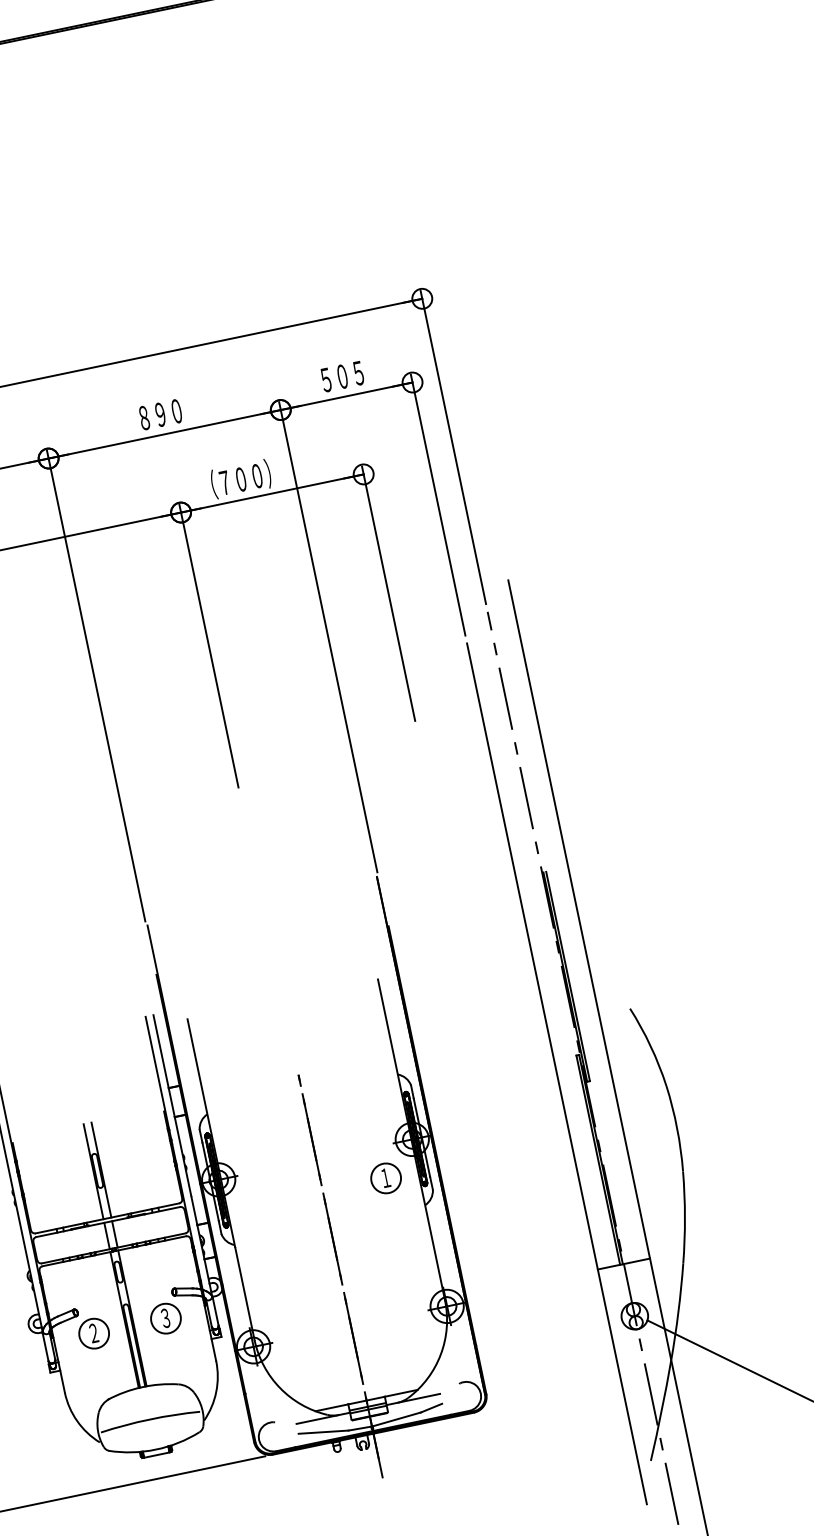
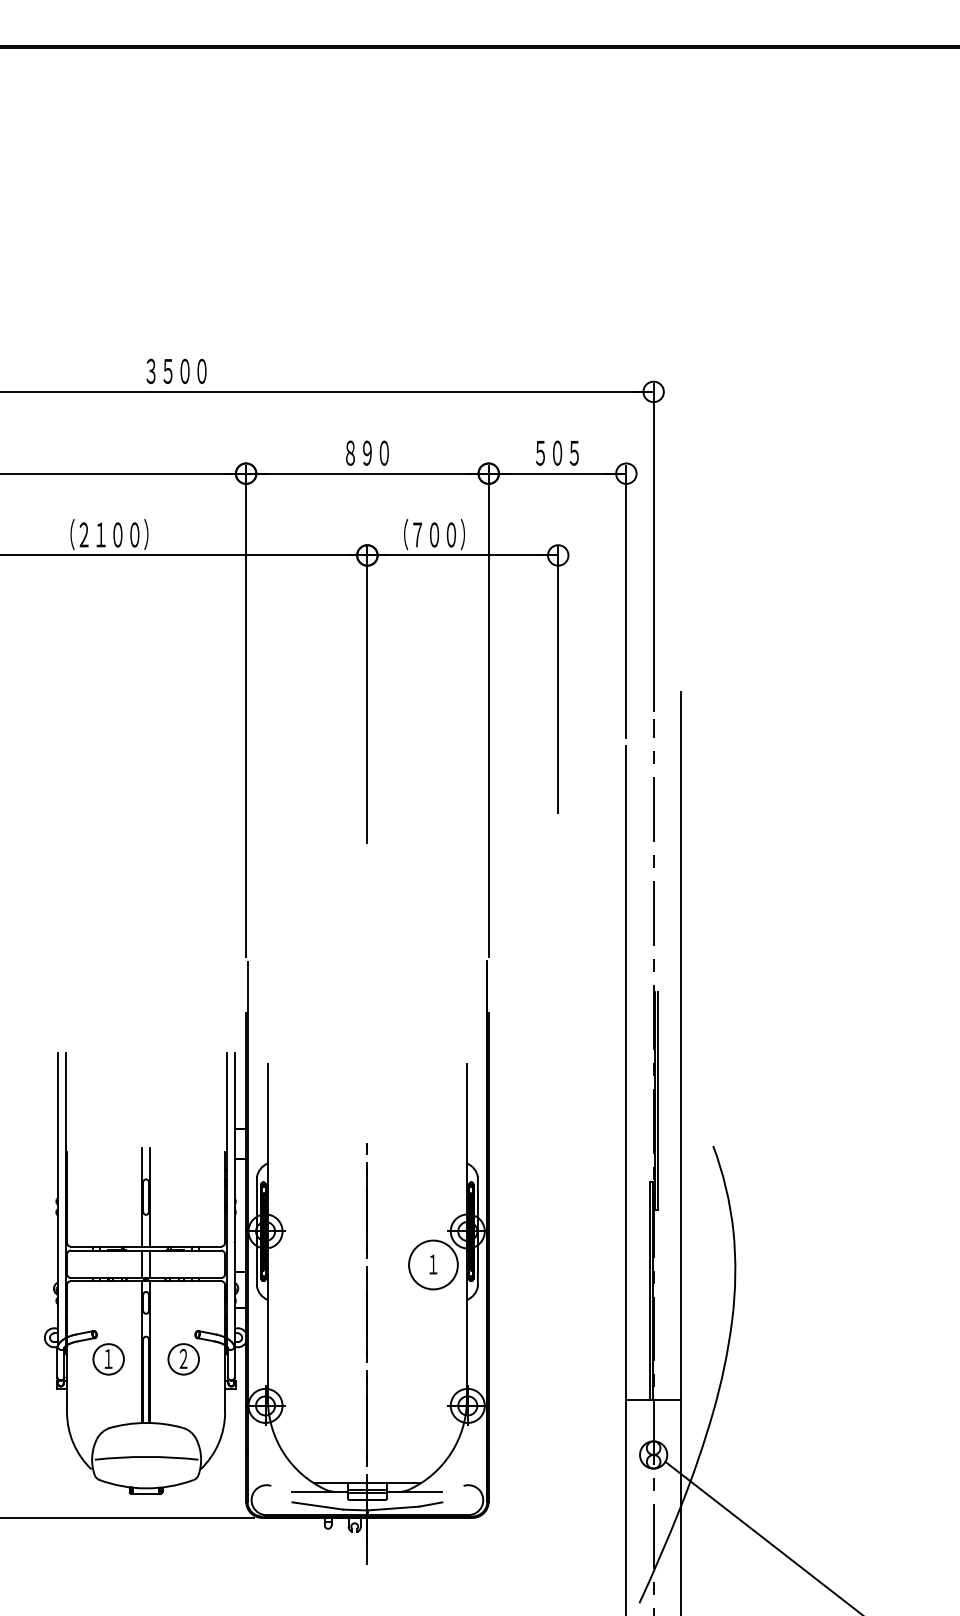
circle: (386, 1177) -> (433, 1264), size x1.6
text: (165, 1318) -> (183, 1359), ３ -> ２
text: (92, 1332) -> (107, 1357), ２ -> １

